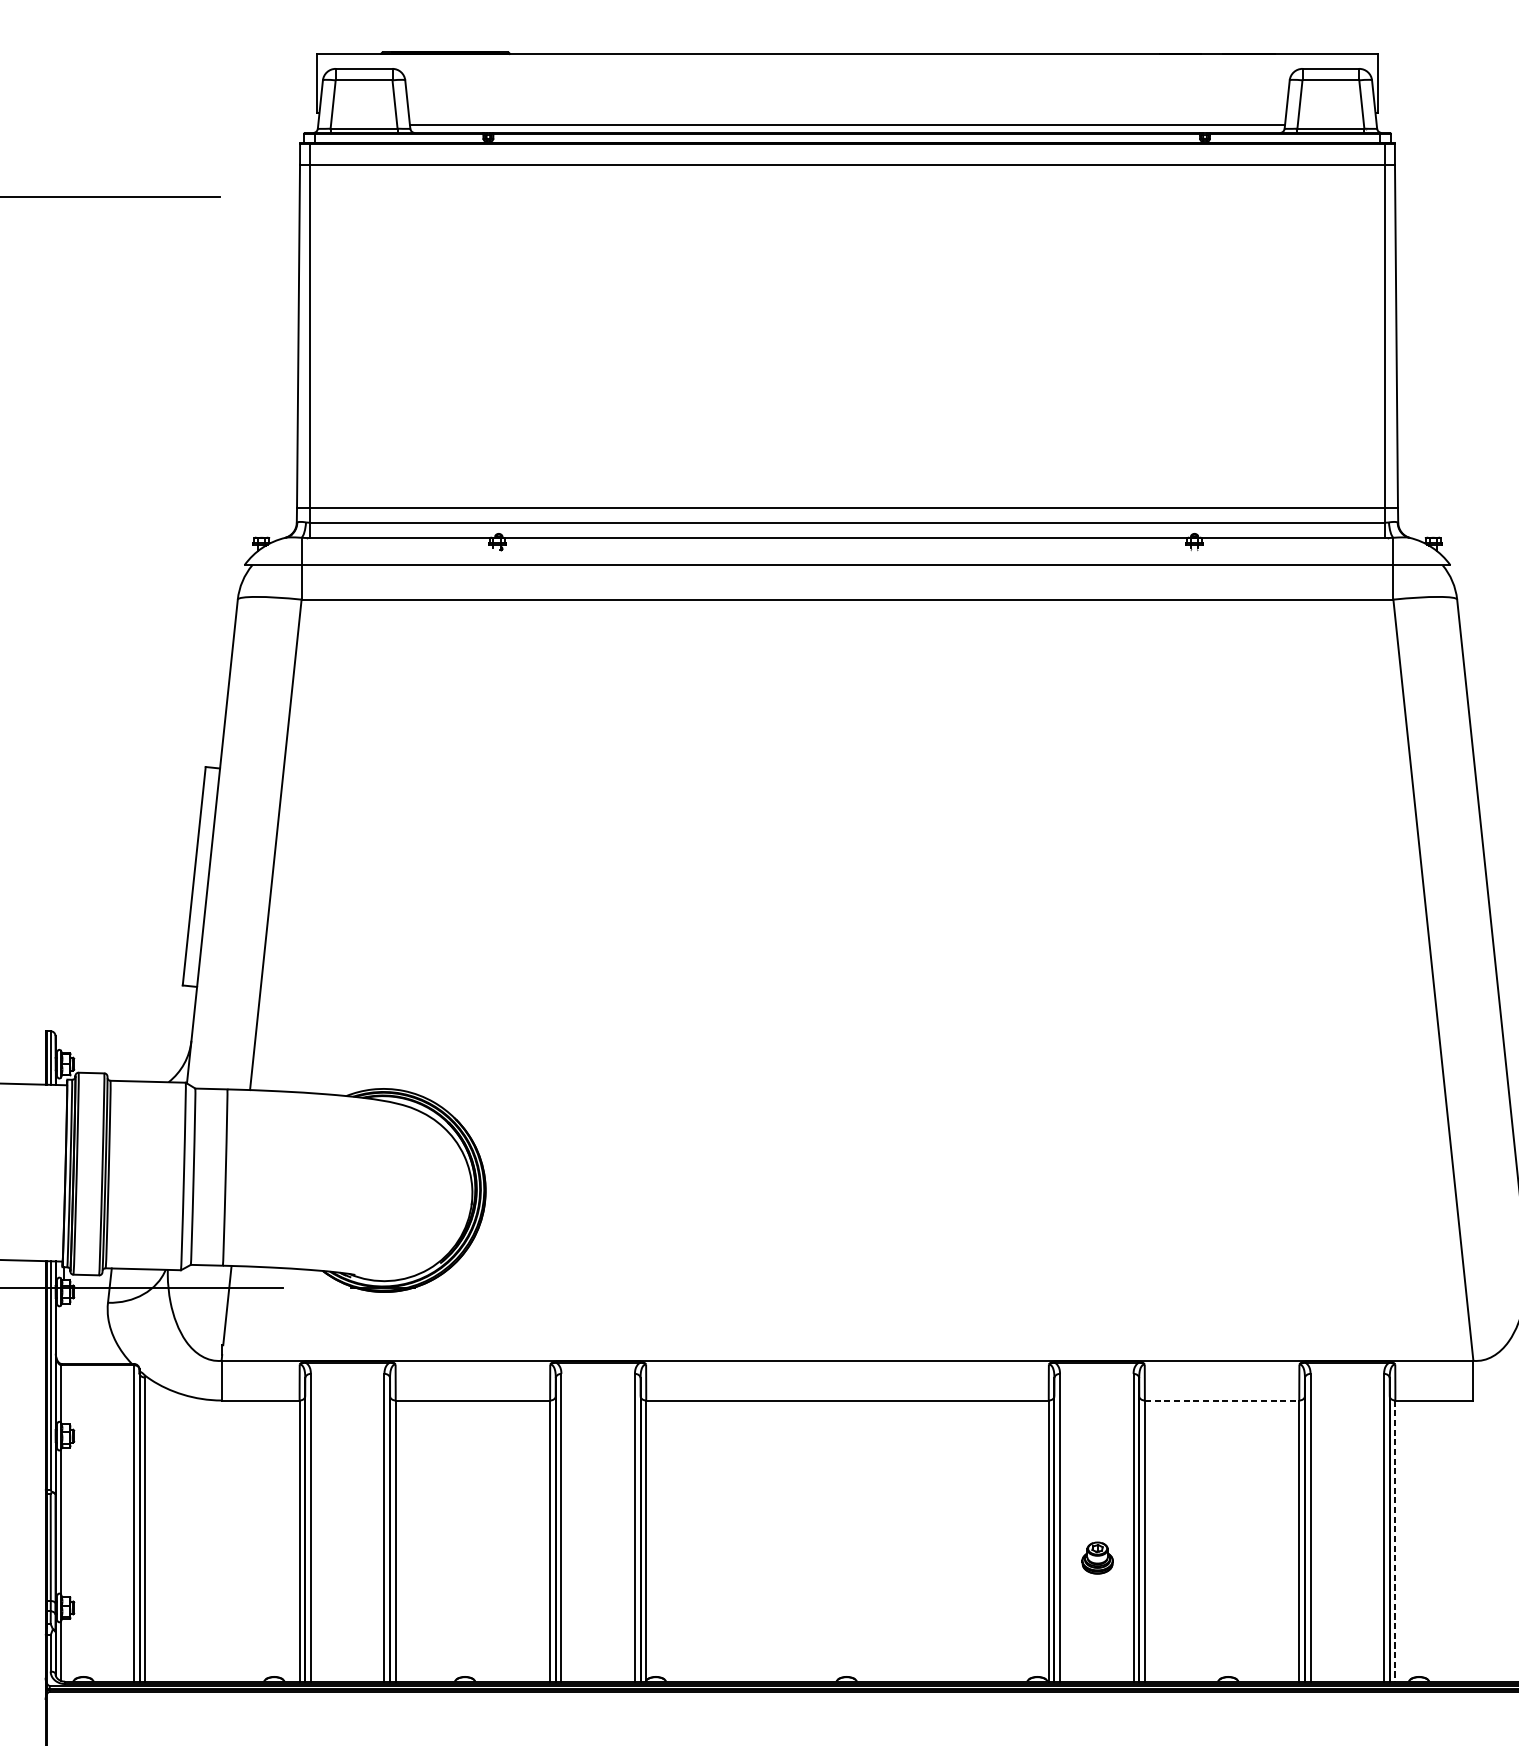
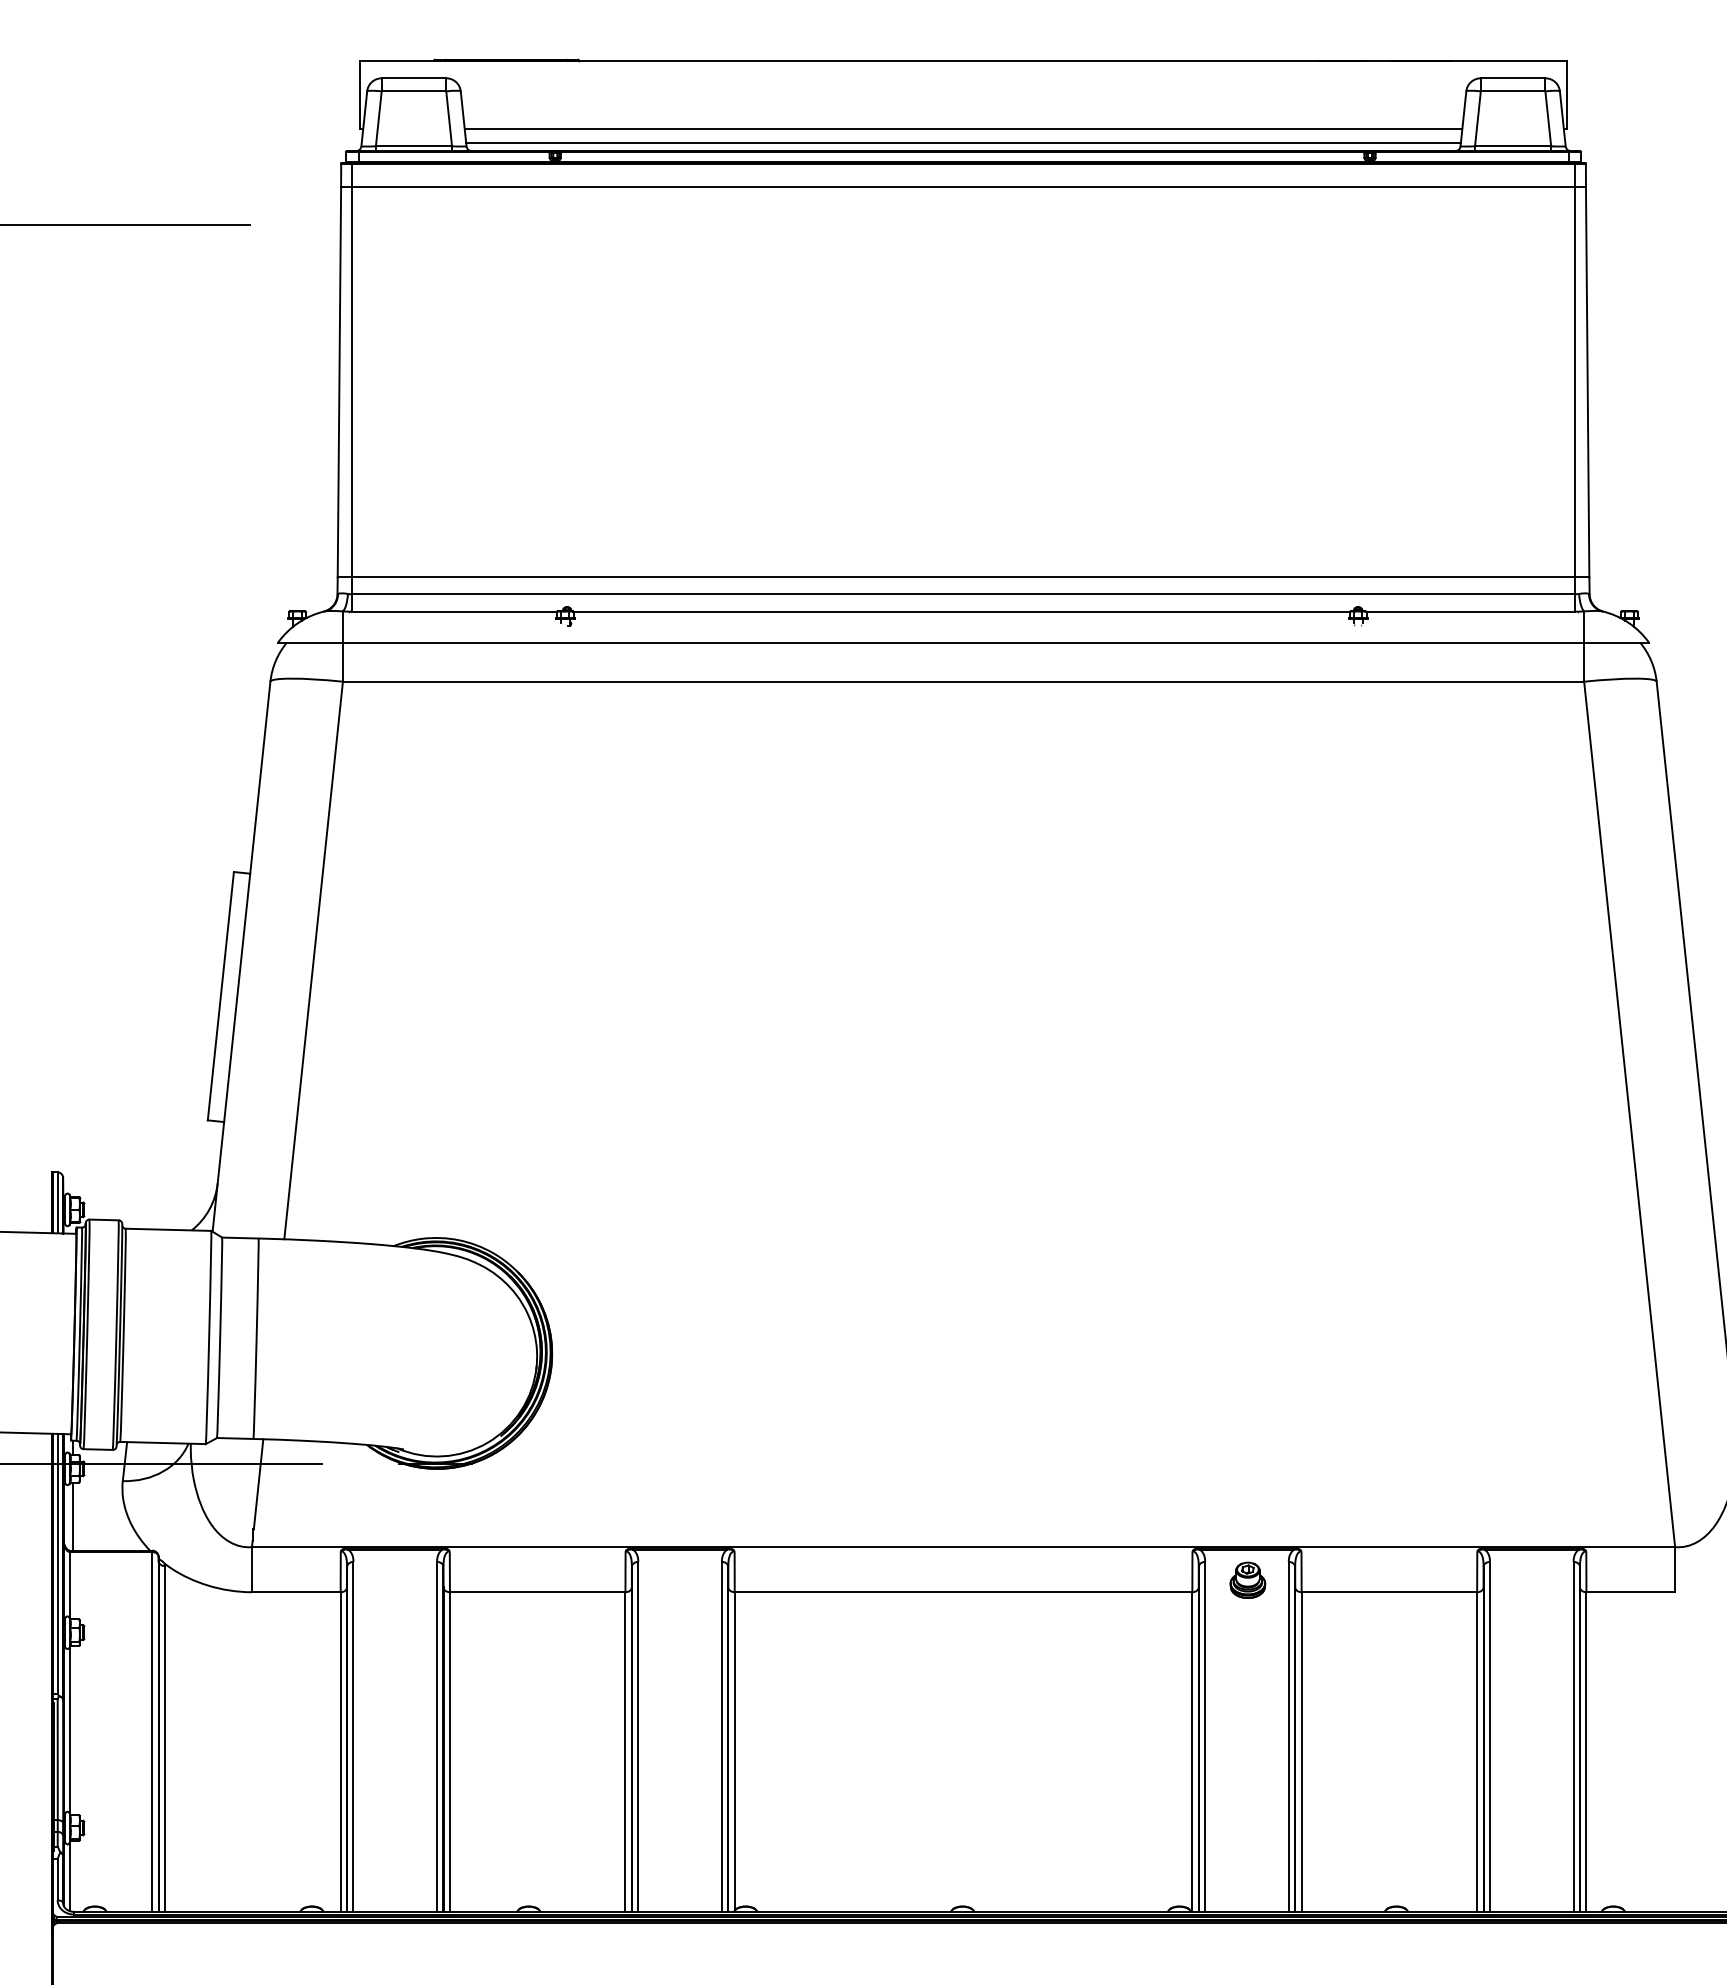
line: (847, 113) -> (963, 128), added
line: (63, 1333) -> (72, 1516), added
line: (1222, 1400) -> (1389, 1592), dashed -> solid
line: (1395, 1541) -> (1586, 1752), dashed -> solid
part: (1097, 1557) -> (1247, 1579), moved

